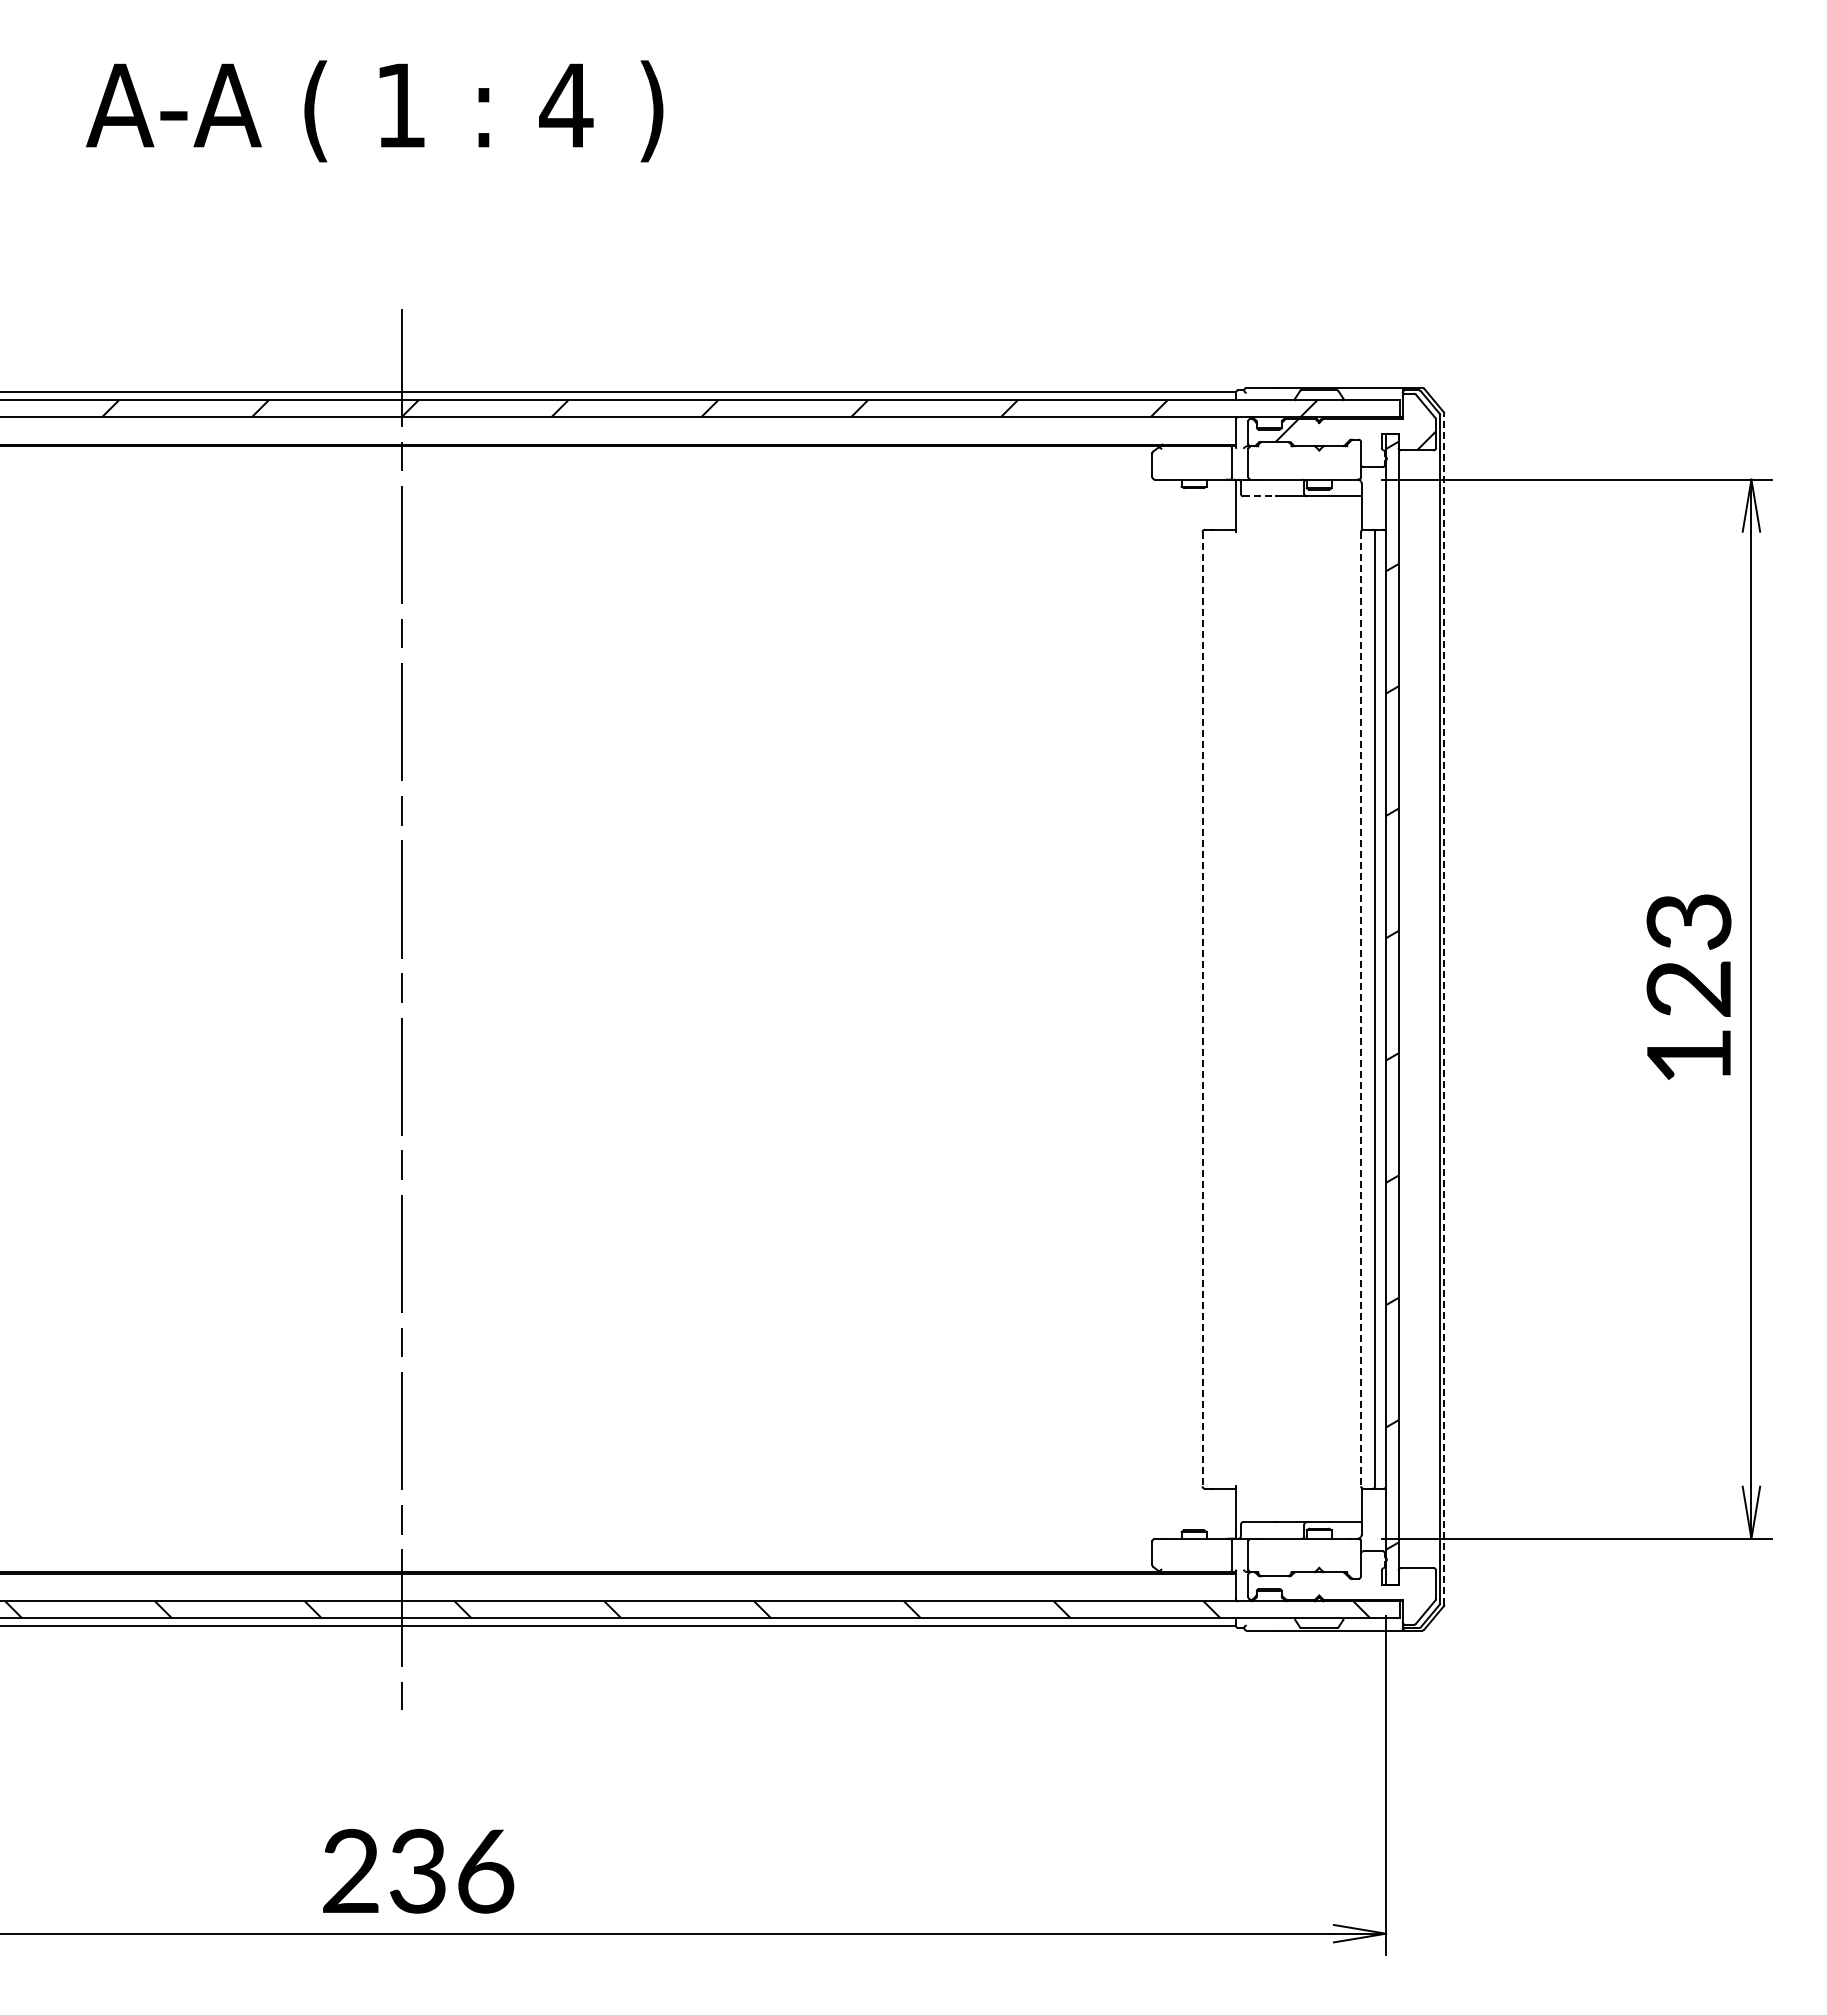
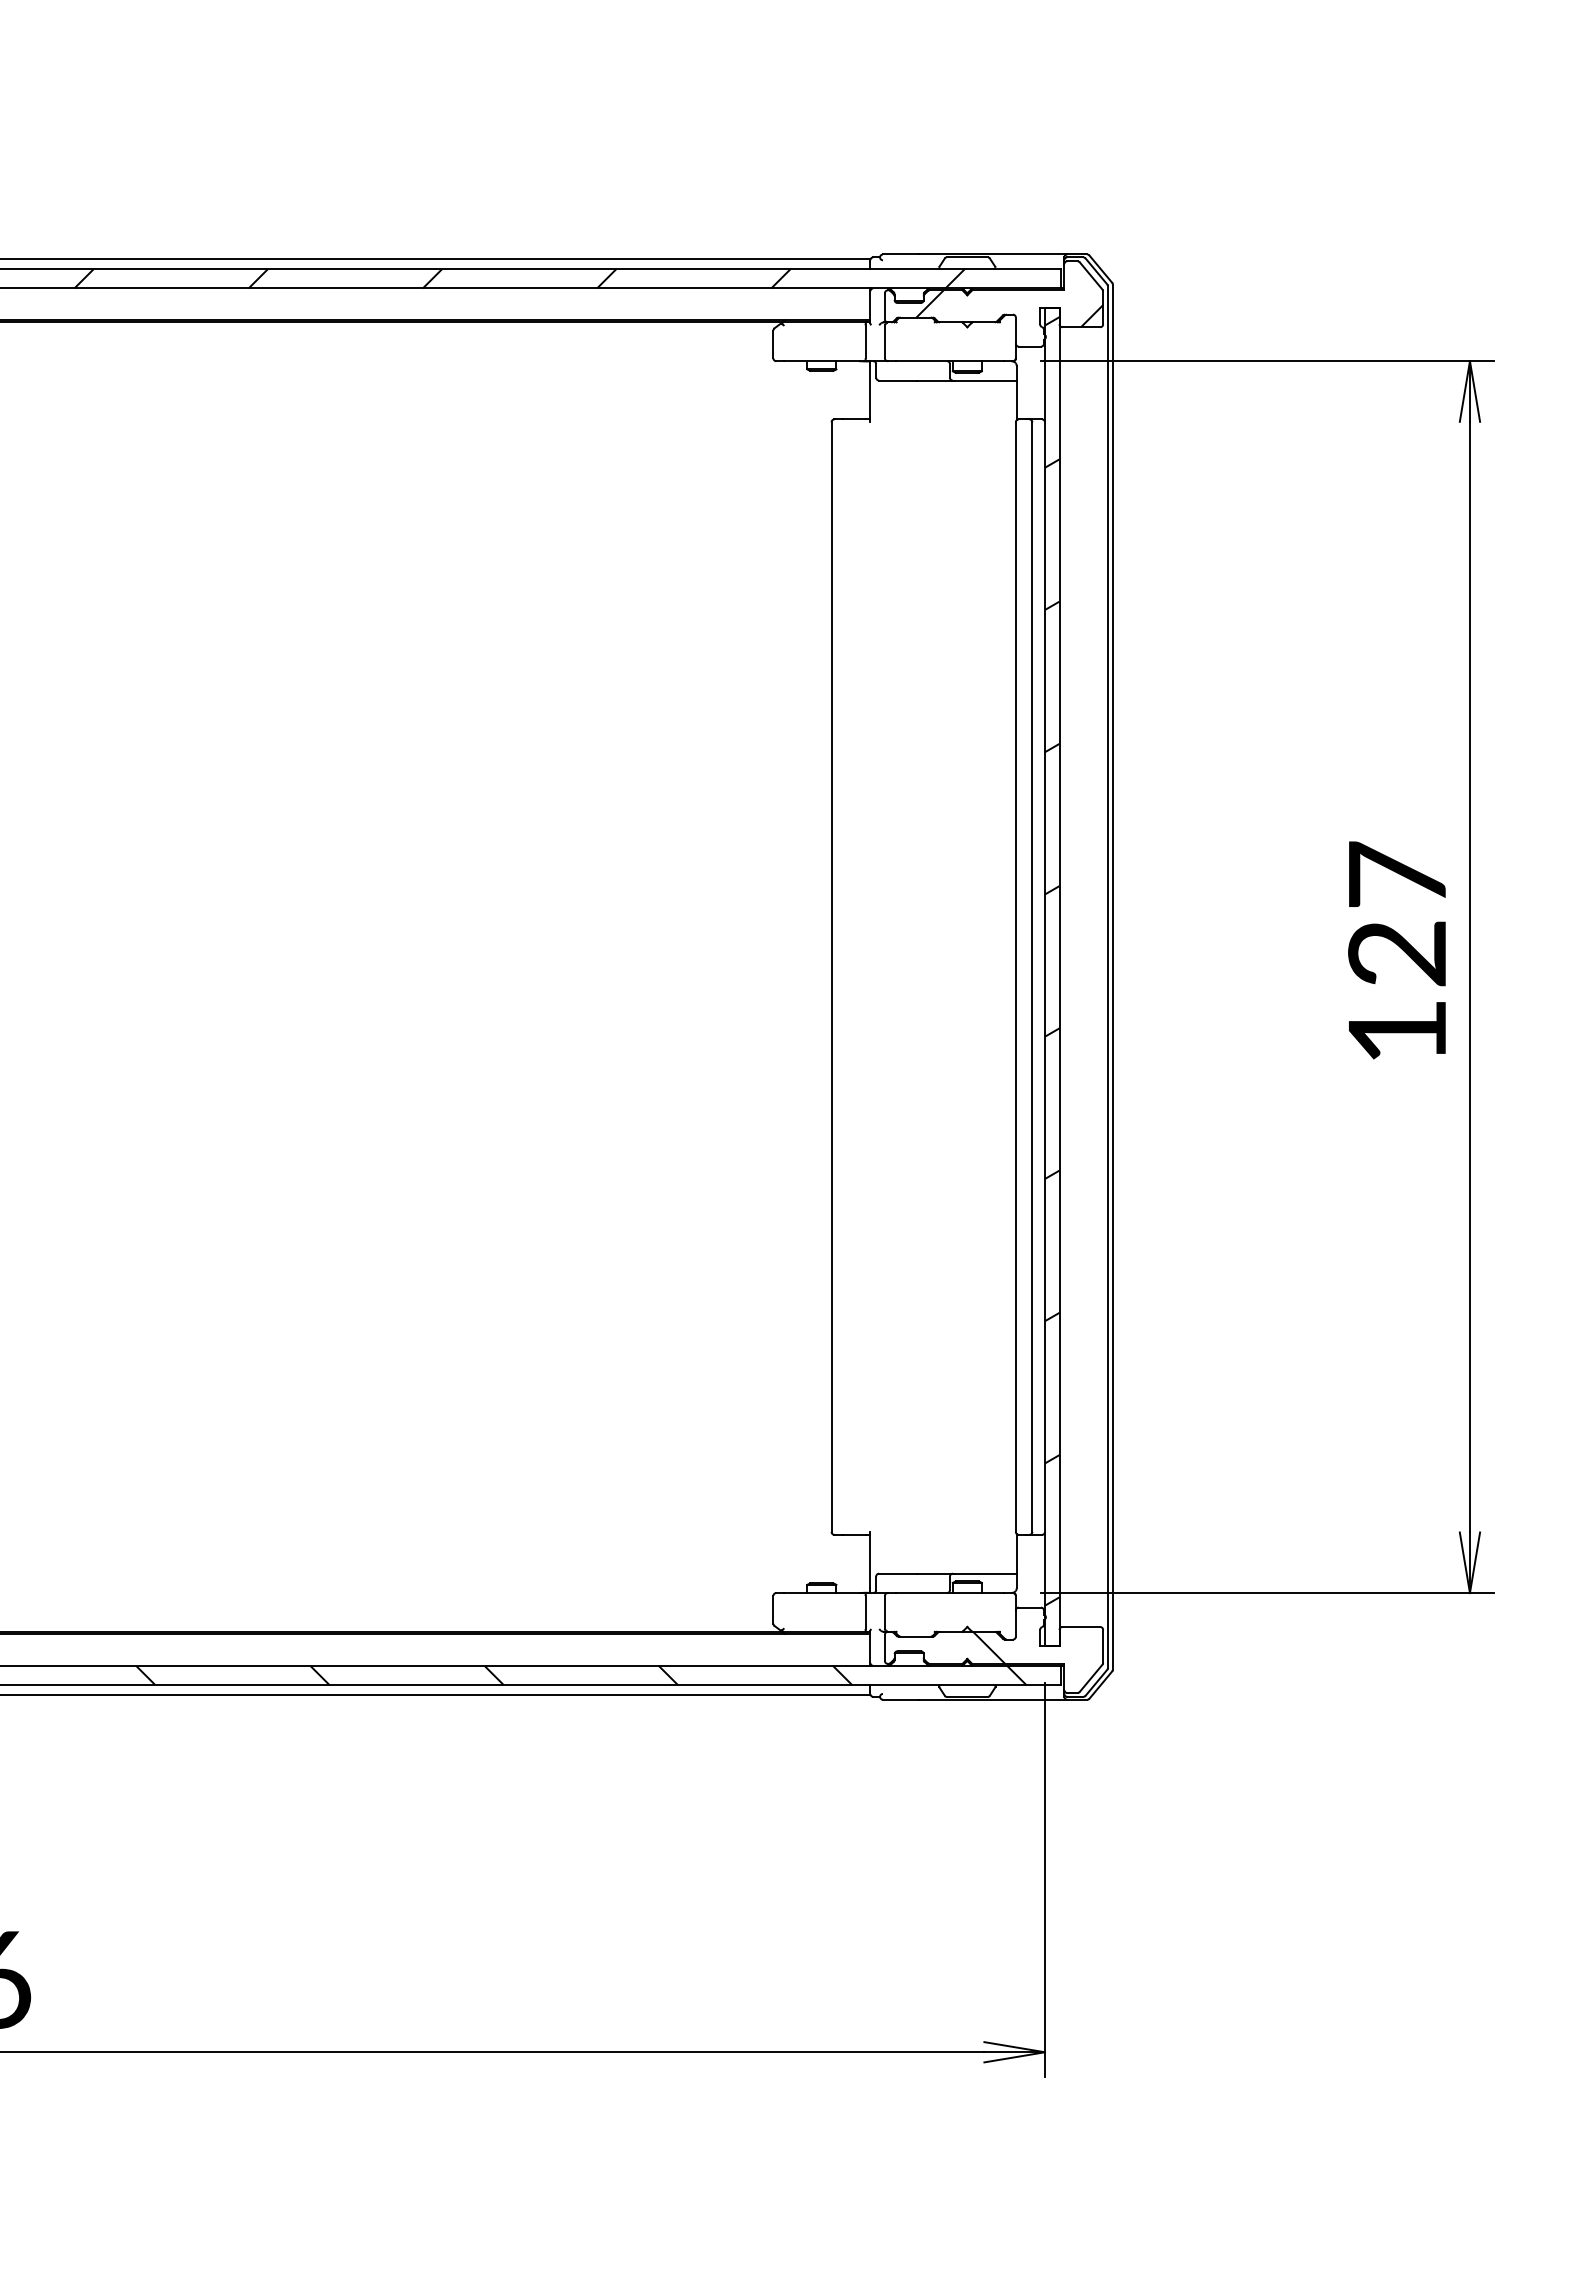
line: (1260, 496) -> (898, 380), dashed -> solid
text: (1688, 920) -> (1396, 873), 123 -> 127
line: (1444, 1008) -> (1112, 976), dashed -> solid
line: (1202, 1009) -> (831, 977), dashed -> solid
line: (1360, 1009) -> (1015, 977), dashed -> solid
hatch: (1337, 1585) -> (988, 1647), added

